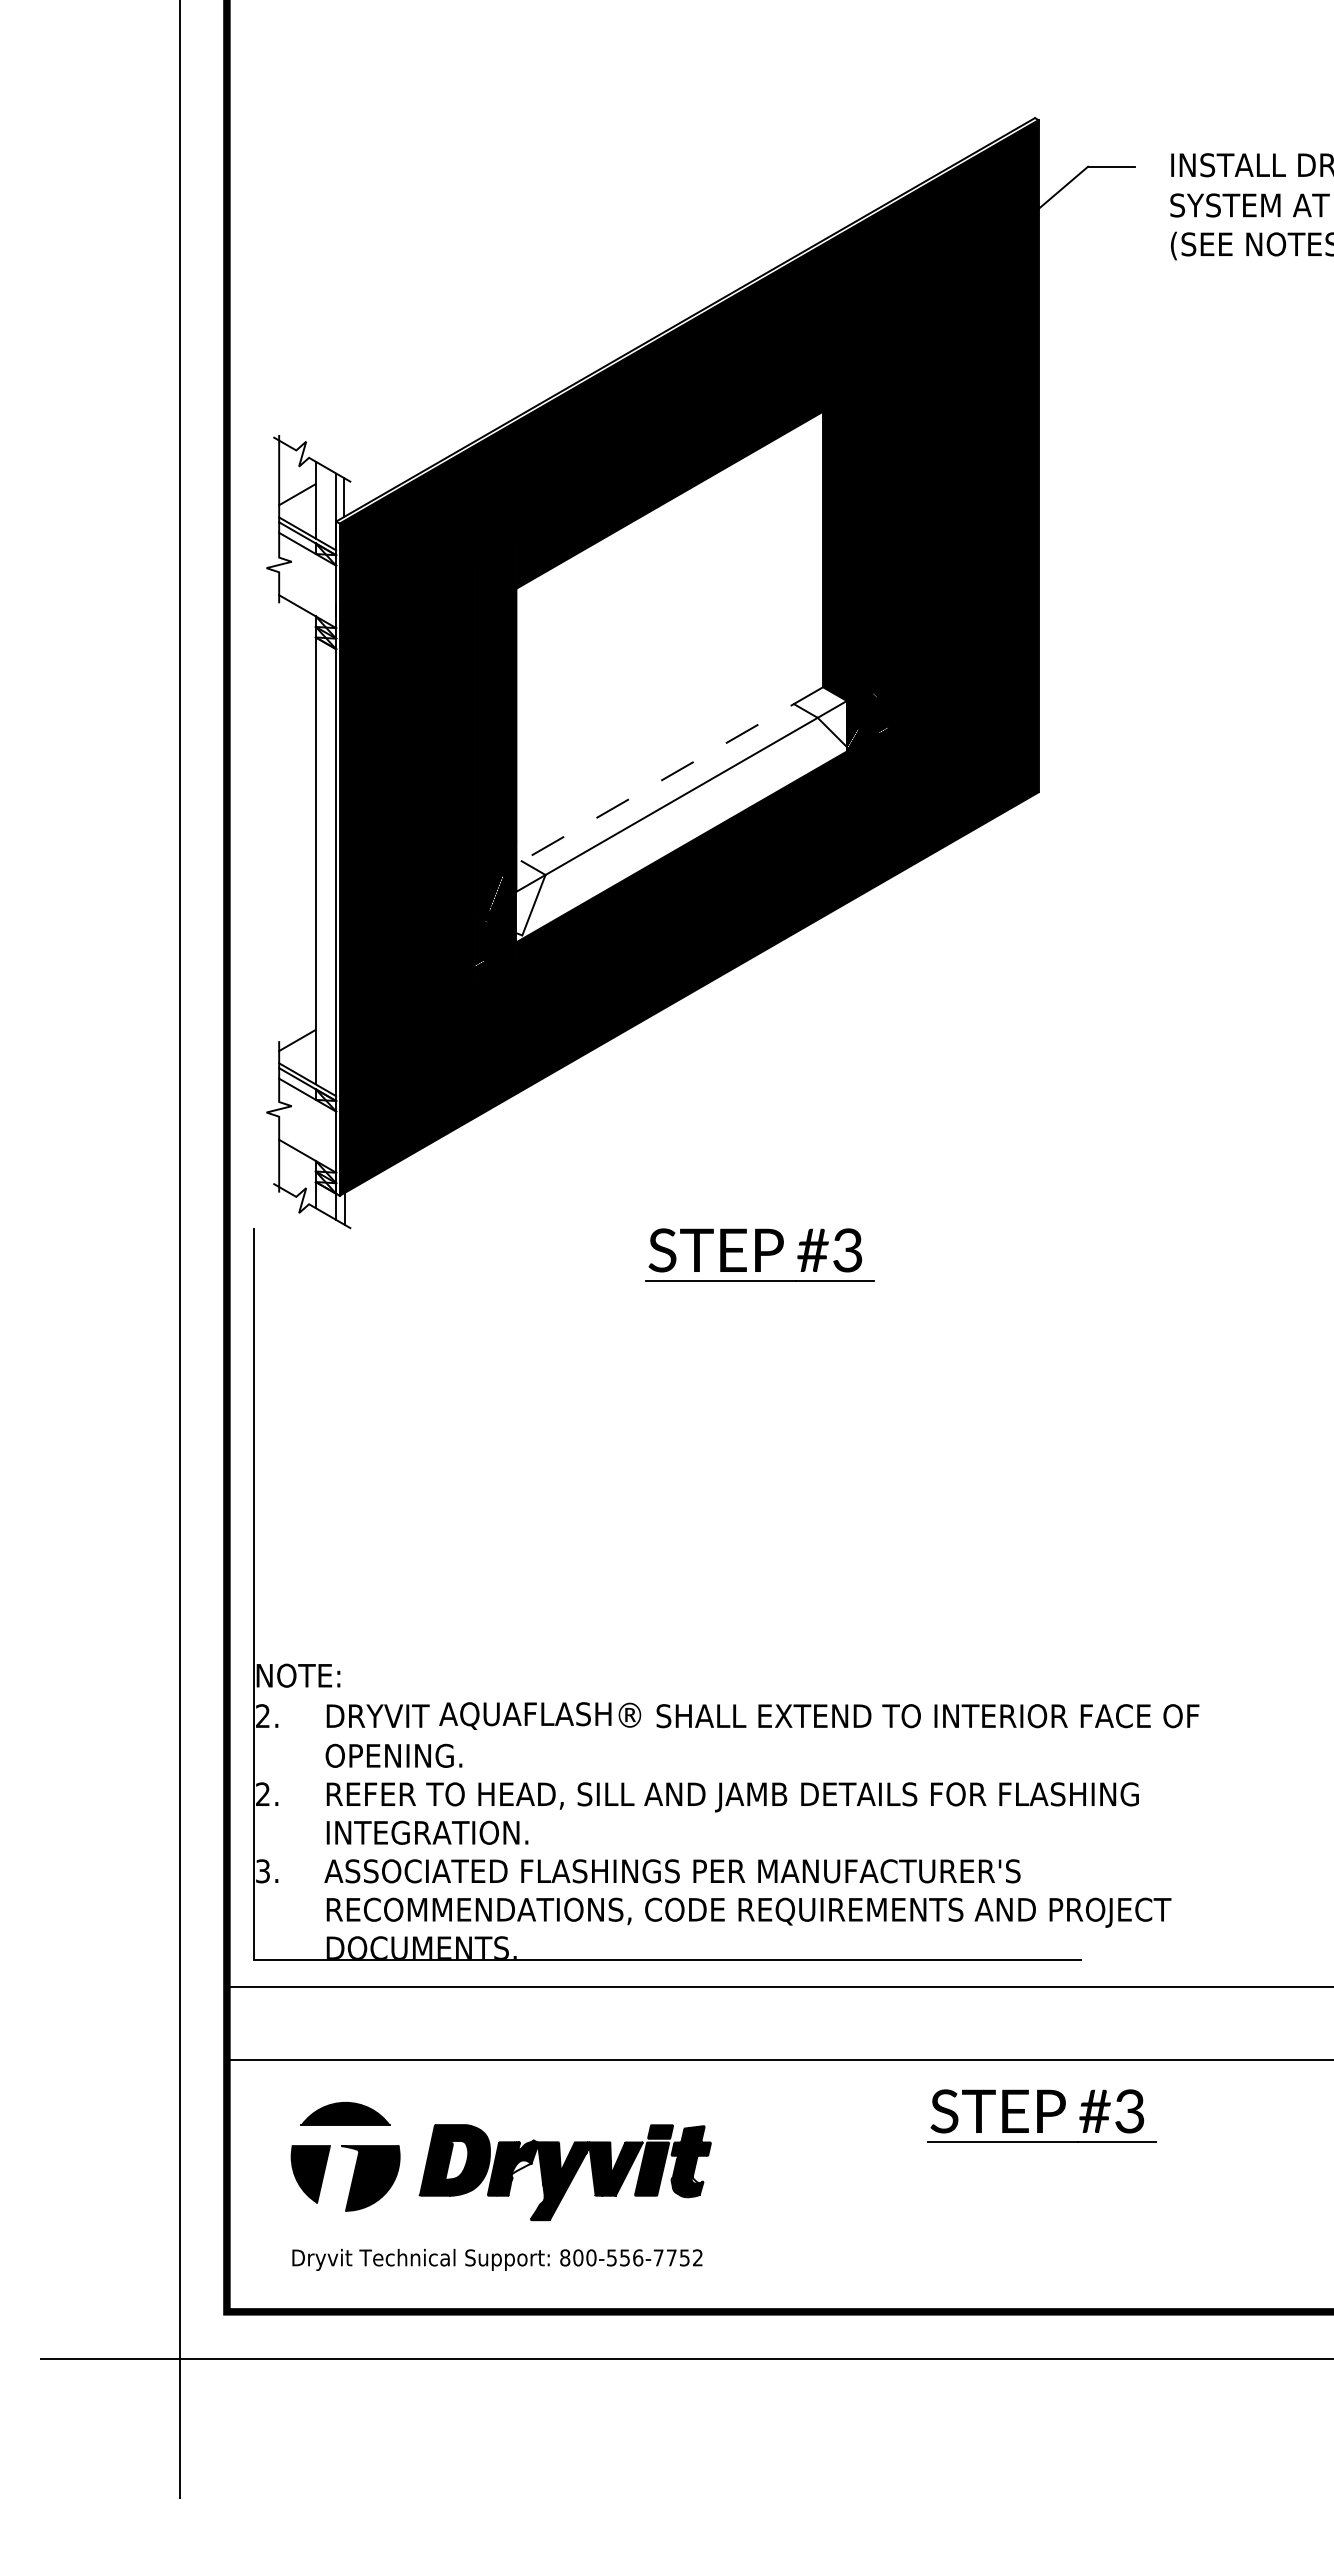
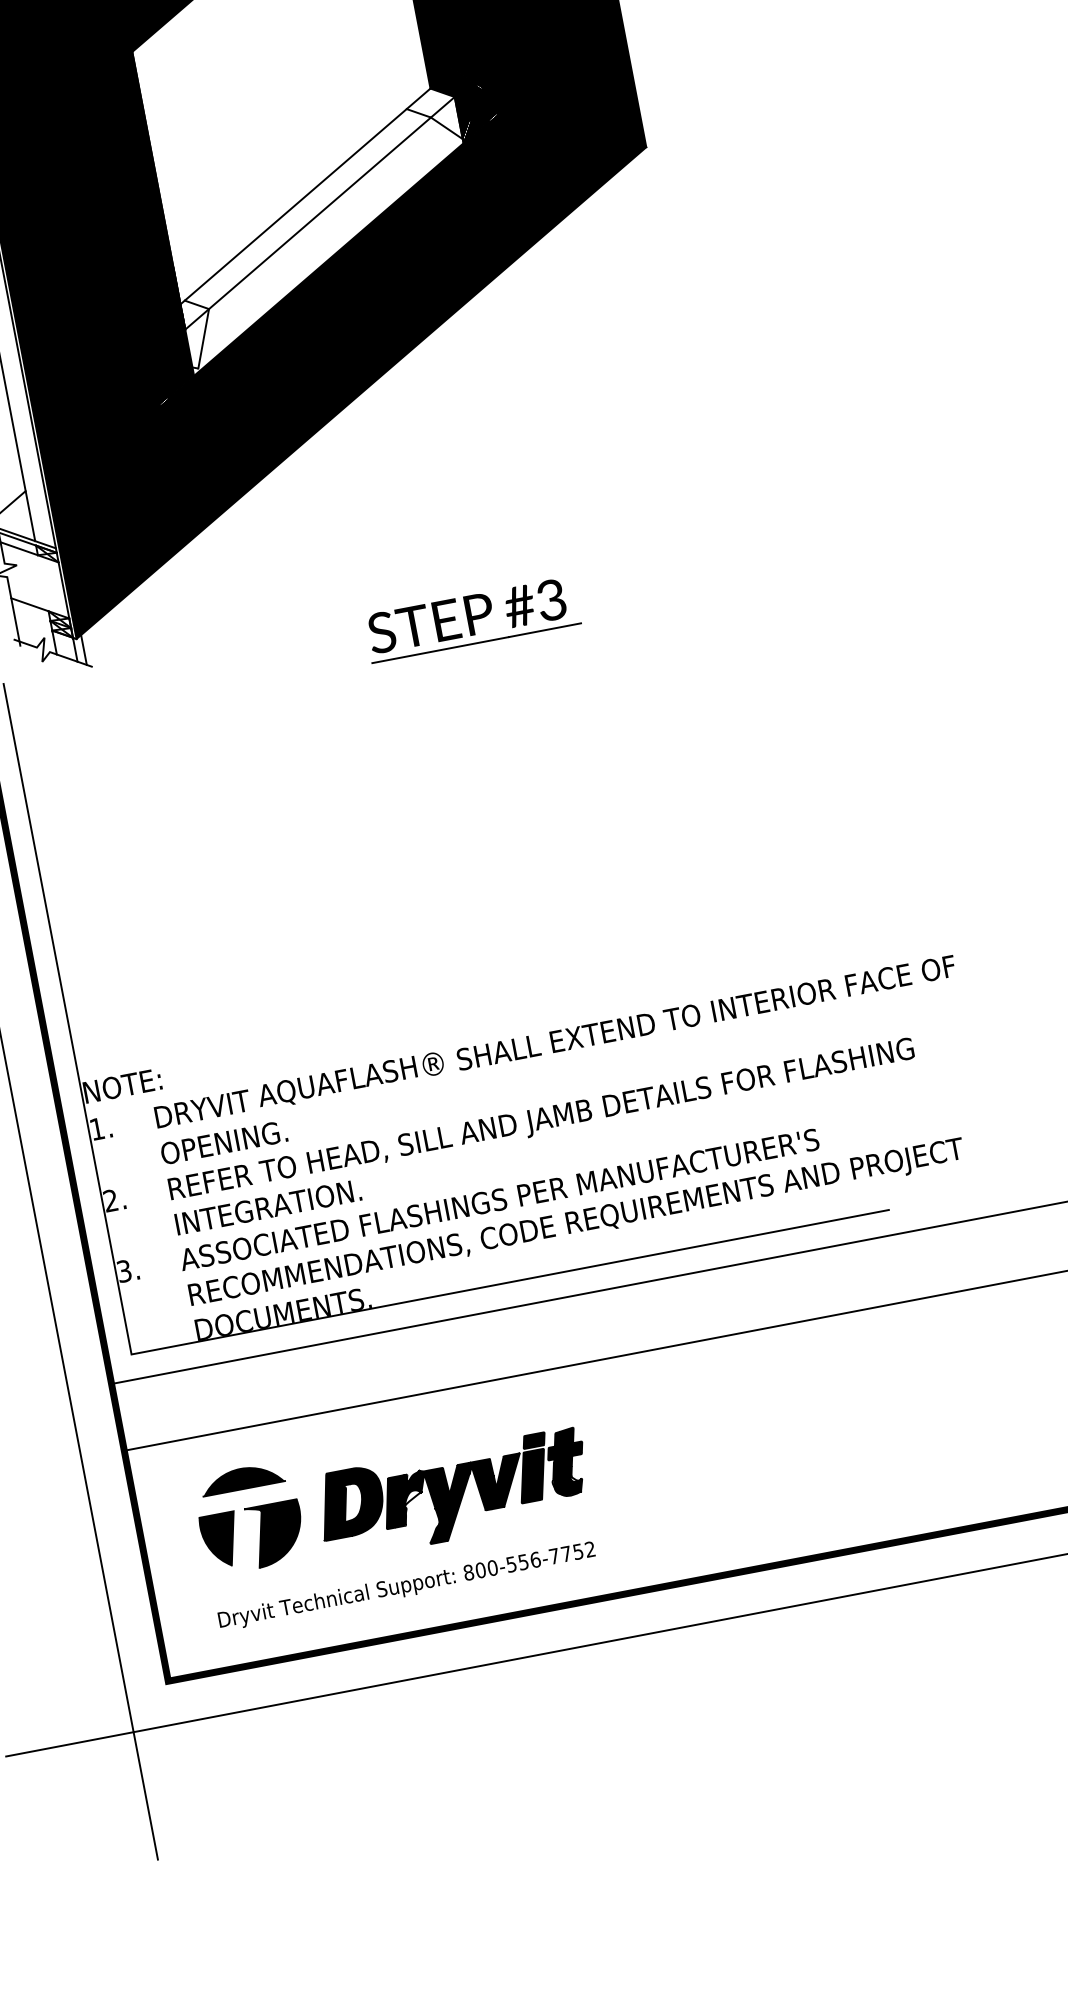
line: (669, 776) -> (305, 197), dashed -> solid
text: (262, 1715) -> (96, 1128), 2.^IDRYVIT -> 1.^IDRYVIT
part: (1041, 2115) -> (880, 1358), removed

